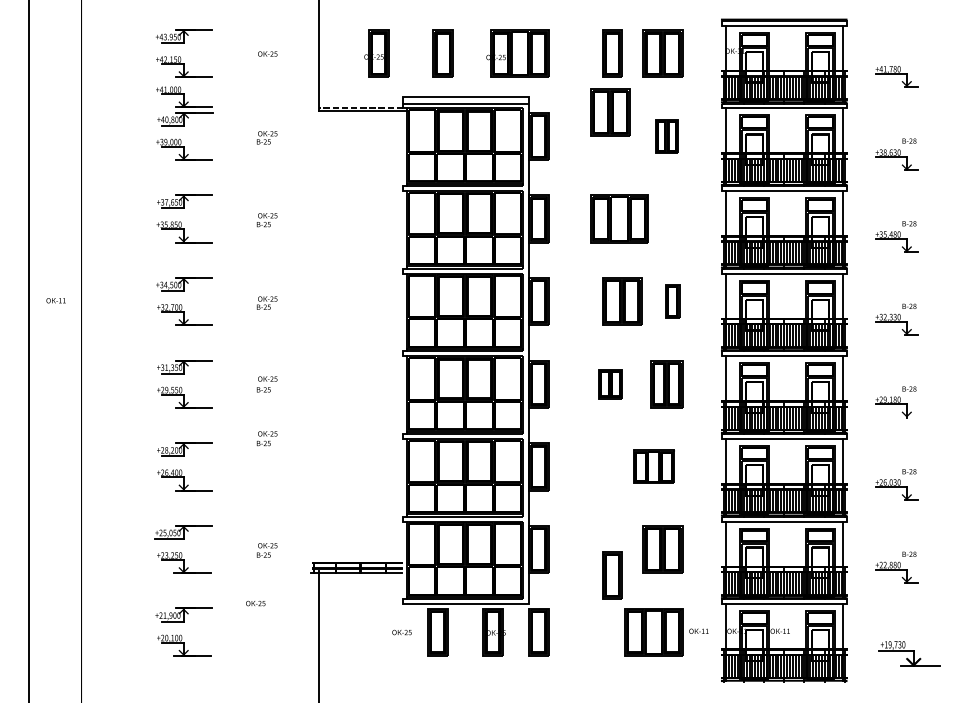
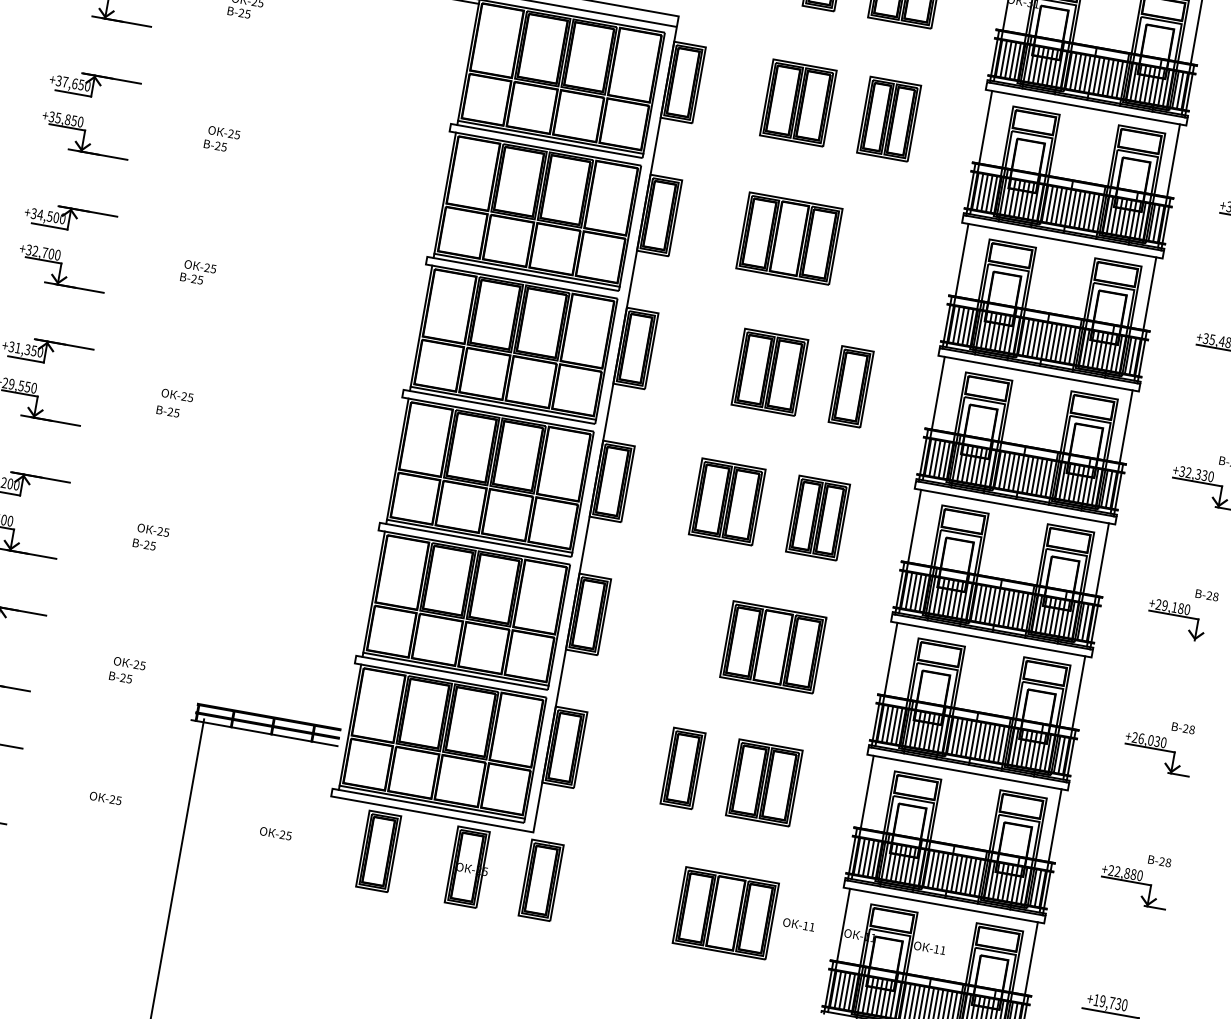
part: (610, 112) -> (798, 103), moved
part: (666, 136) -> (888, 119), size x1.43
part: (672, 301) -> (850, 386), size x1.43
part: (610, 384) -> (727, 502), size x1.67
text: (266, 438) -> (150, 537), moved
part: (653, 466) -> (773, 646), size x1.43
part: (612, 575) -> (683, 768), moved
text: (255, 603) -> (105, 798), moved
text: (401, 632) -> (274, 833), moved

